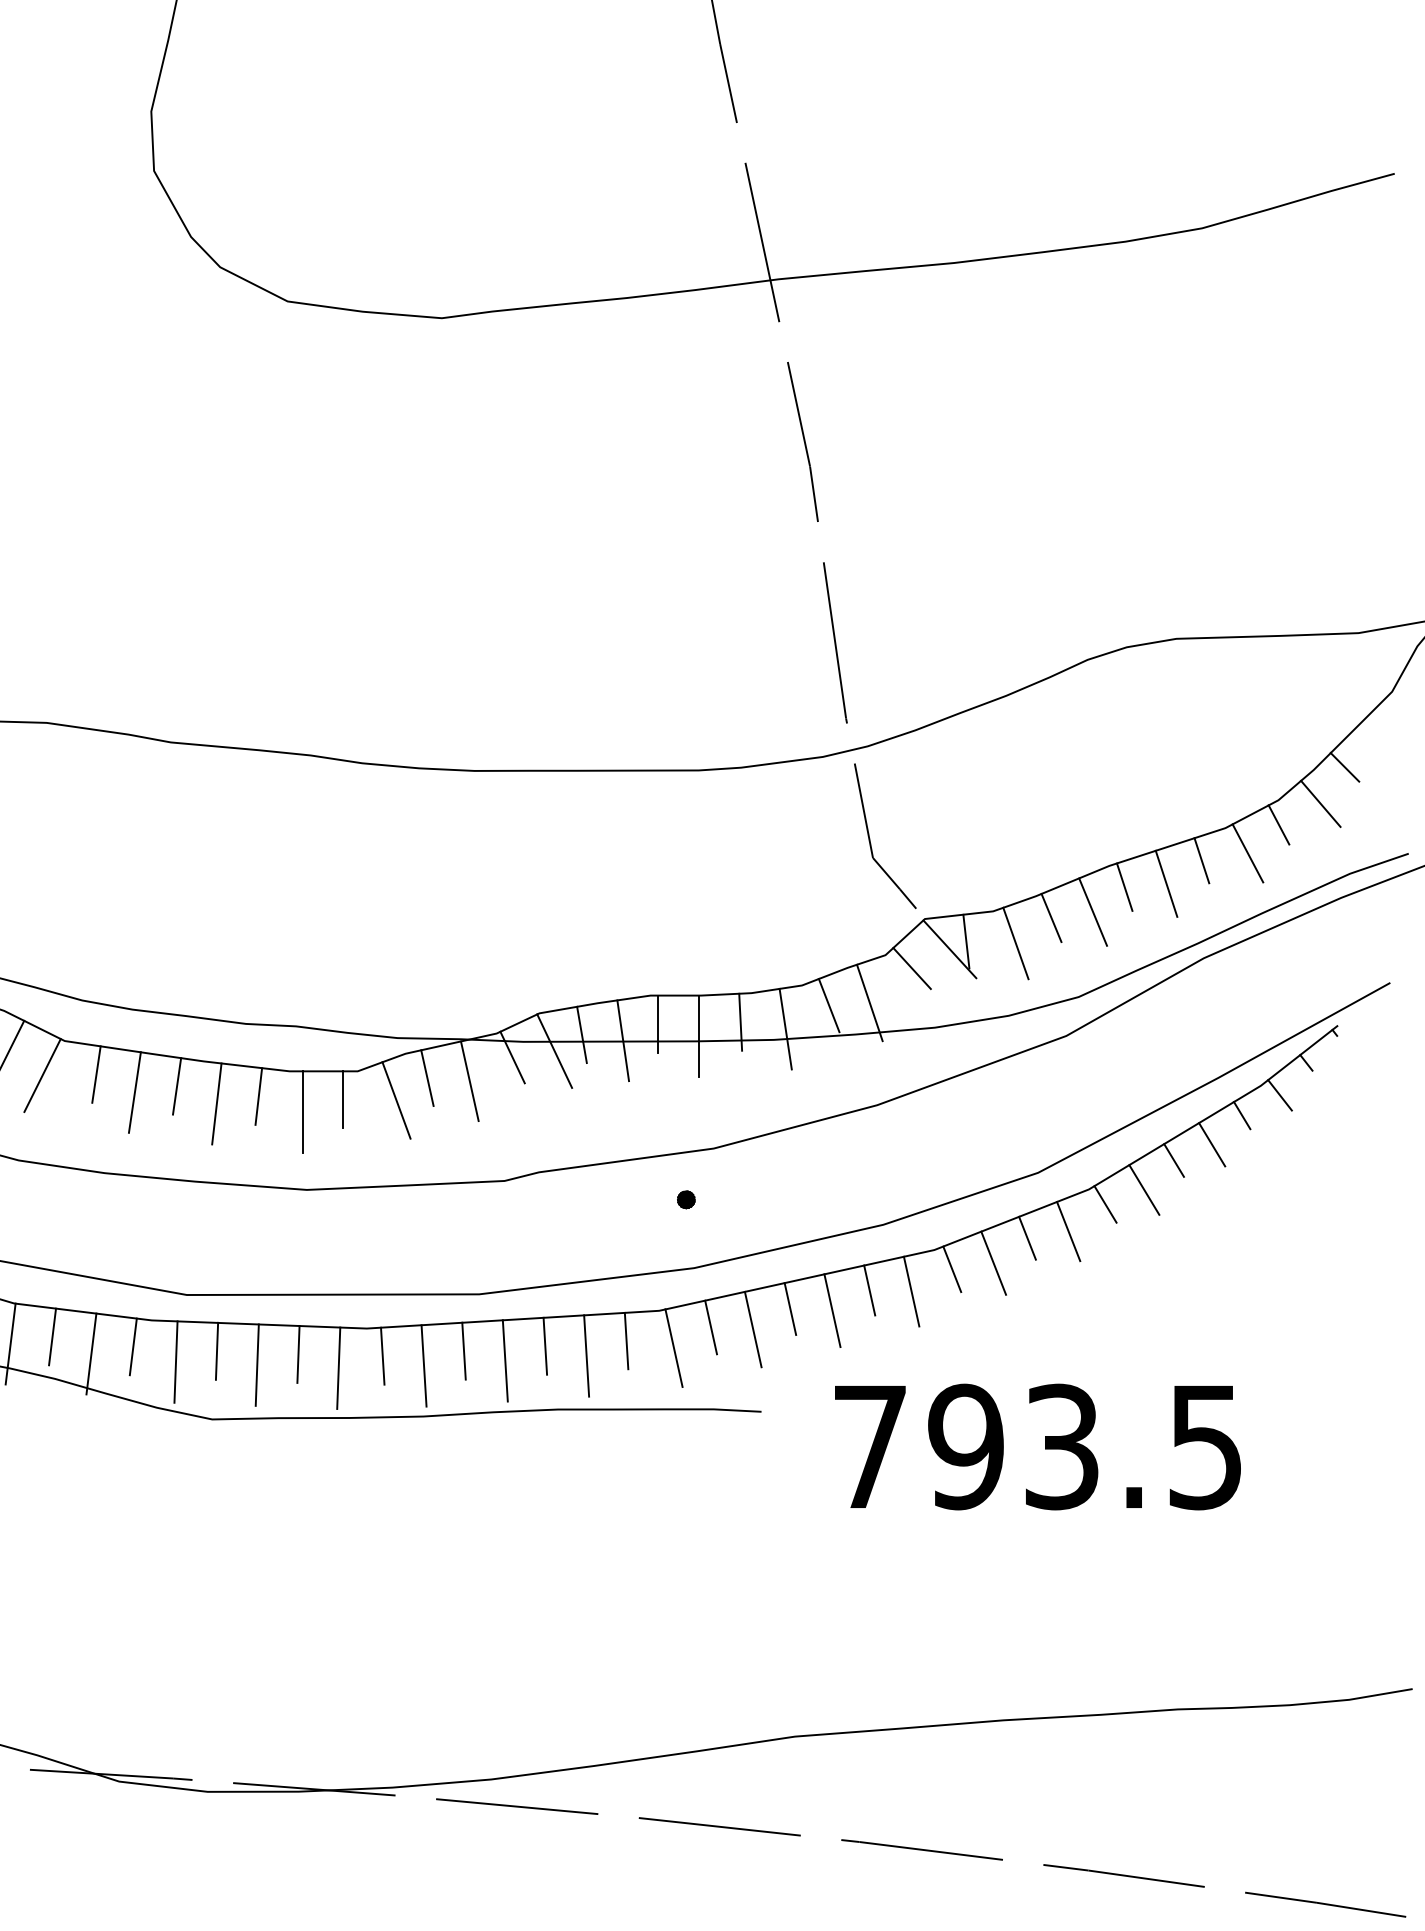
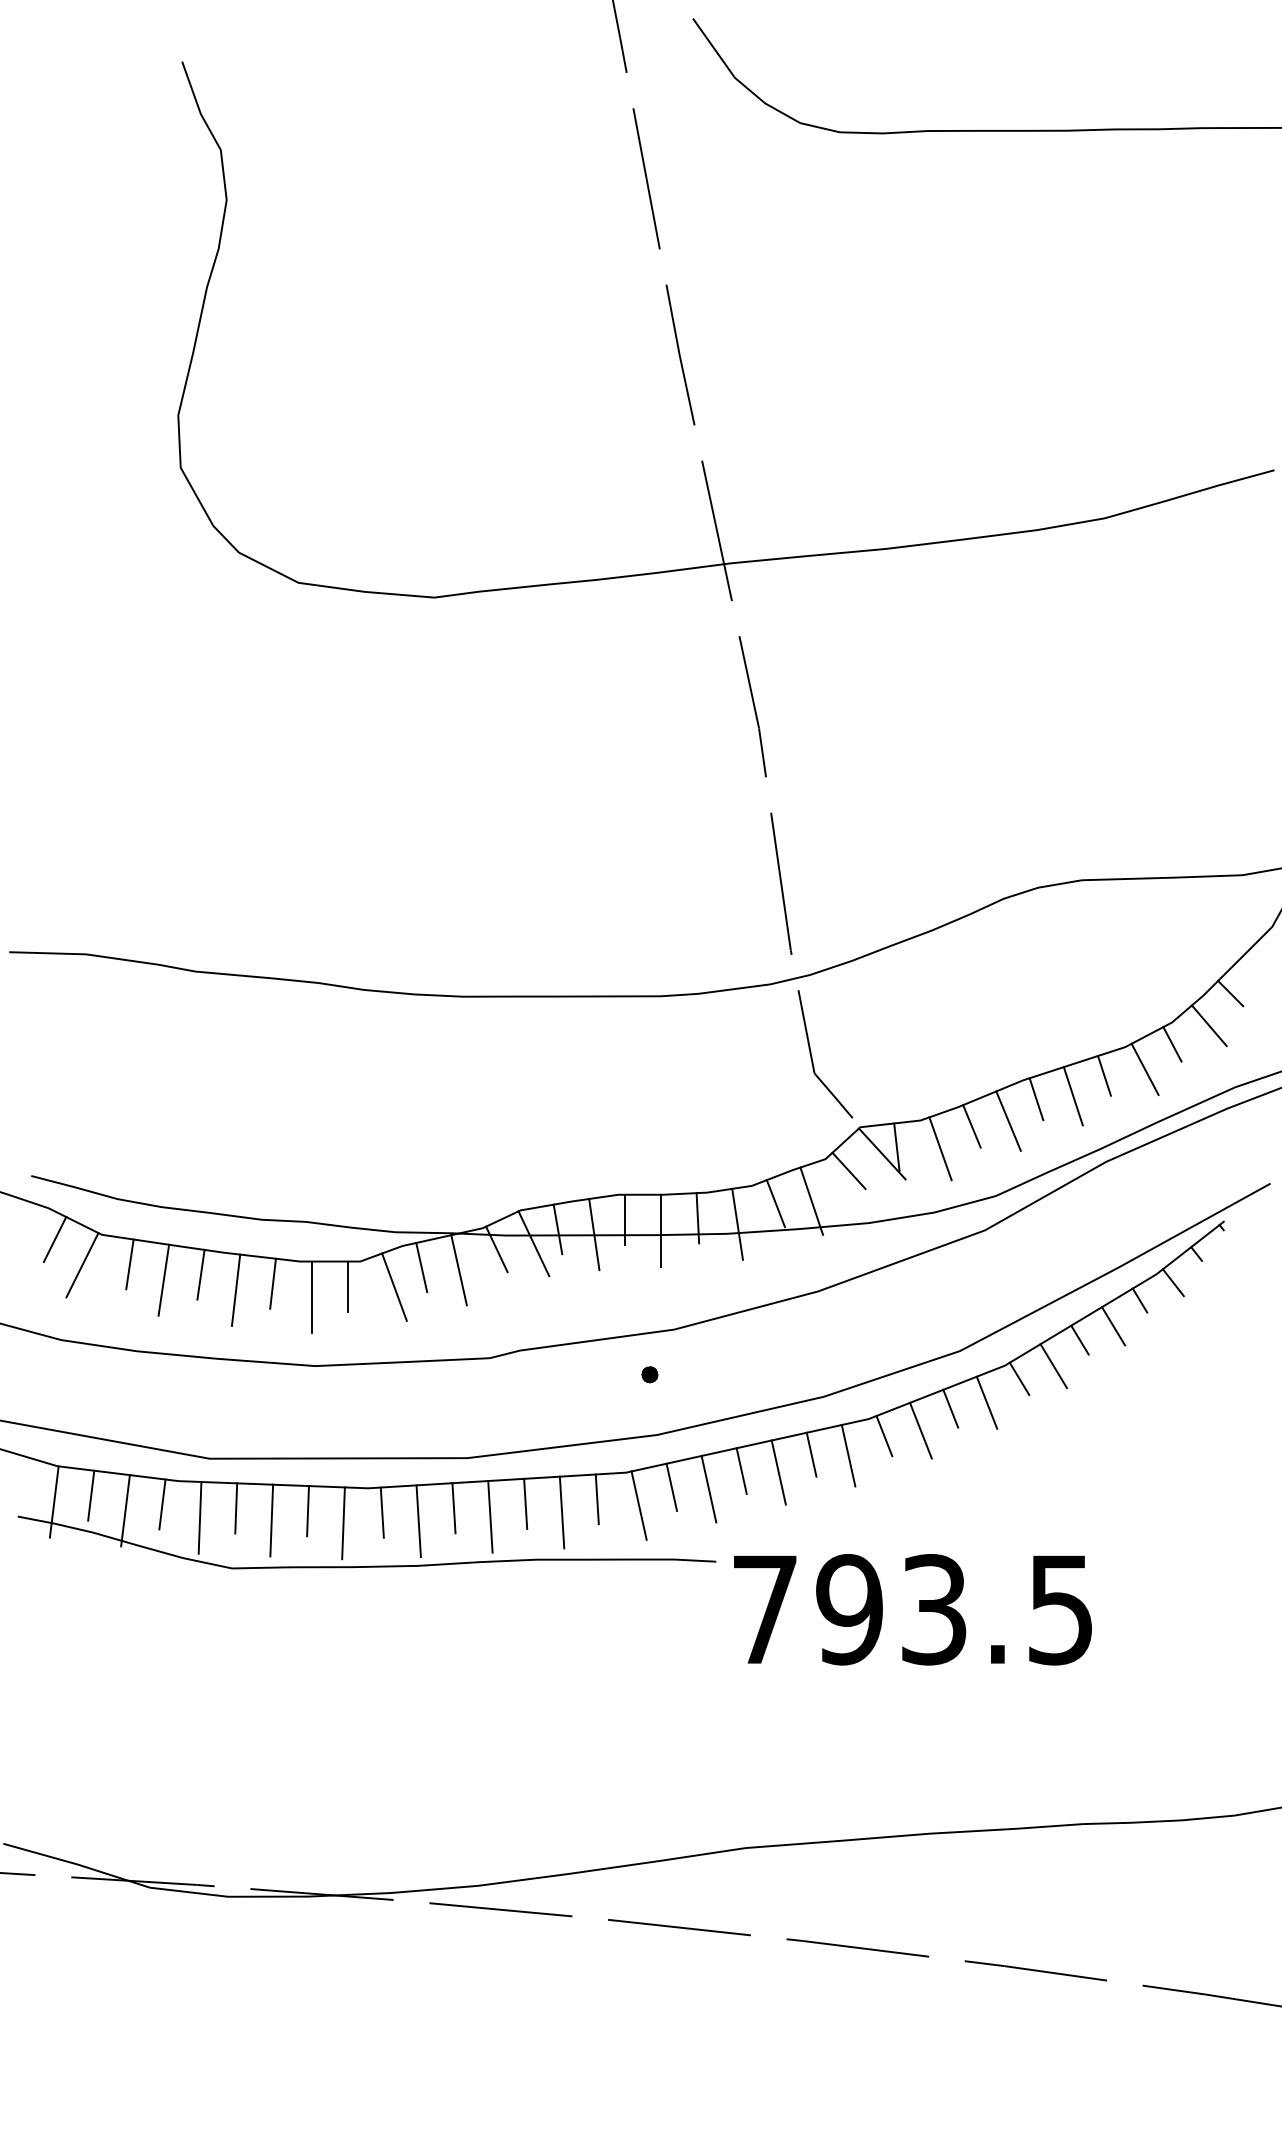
text: (1037, 1446) -> (912, 1609), moved

